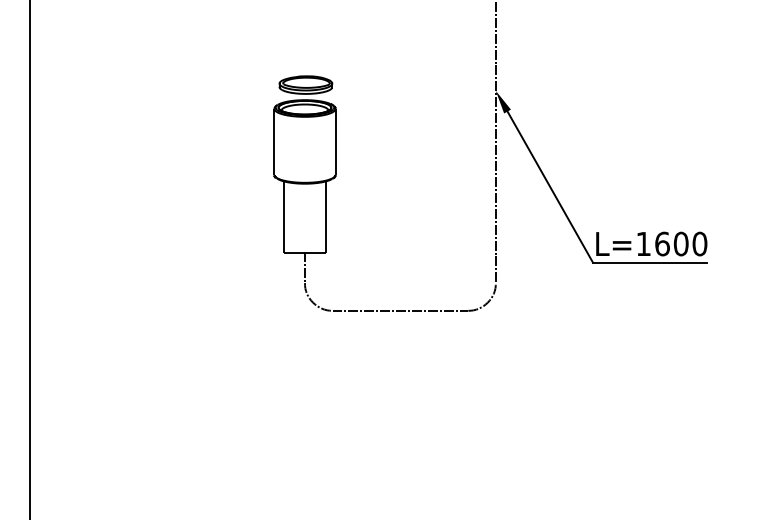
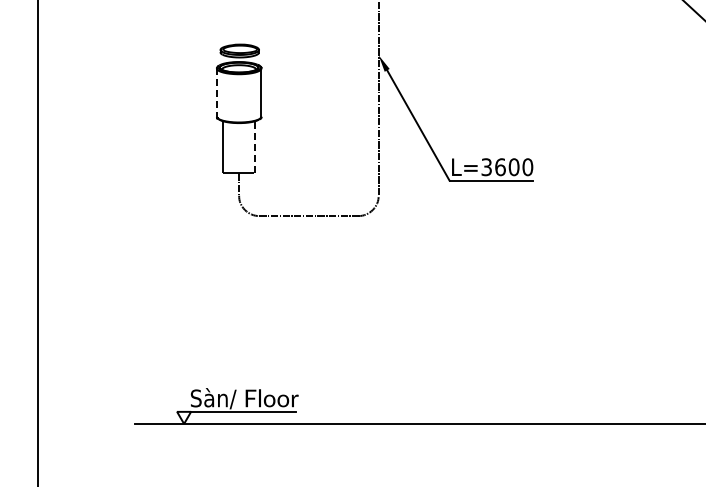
line: (274, 143) -> (216, 93), solid -> dashed
line: (326, 215) -> (254, 146), solid -> dashed
text: (643, 244) -> (486, 167), L=1600 -> L=3600

